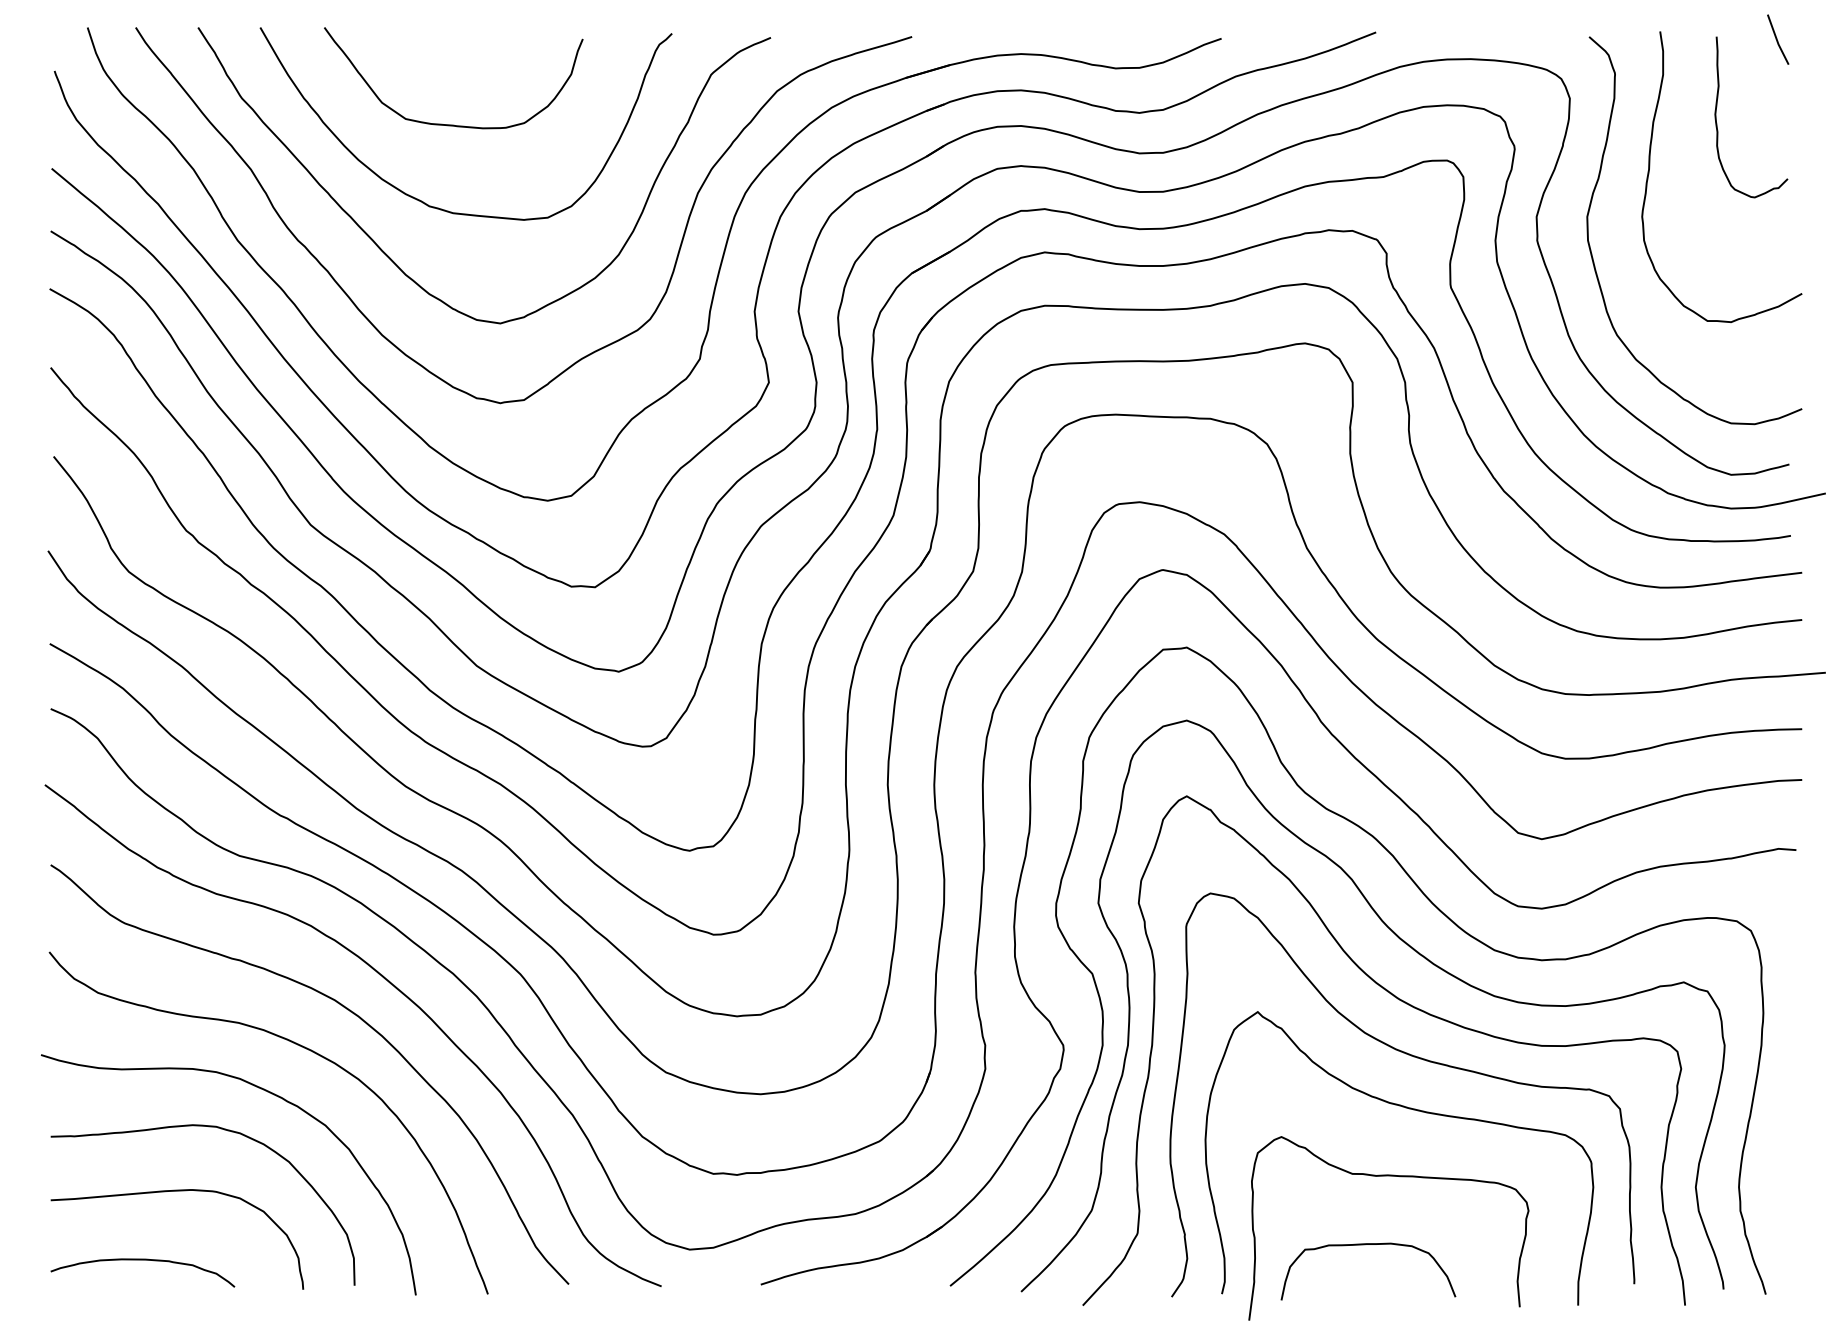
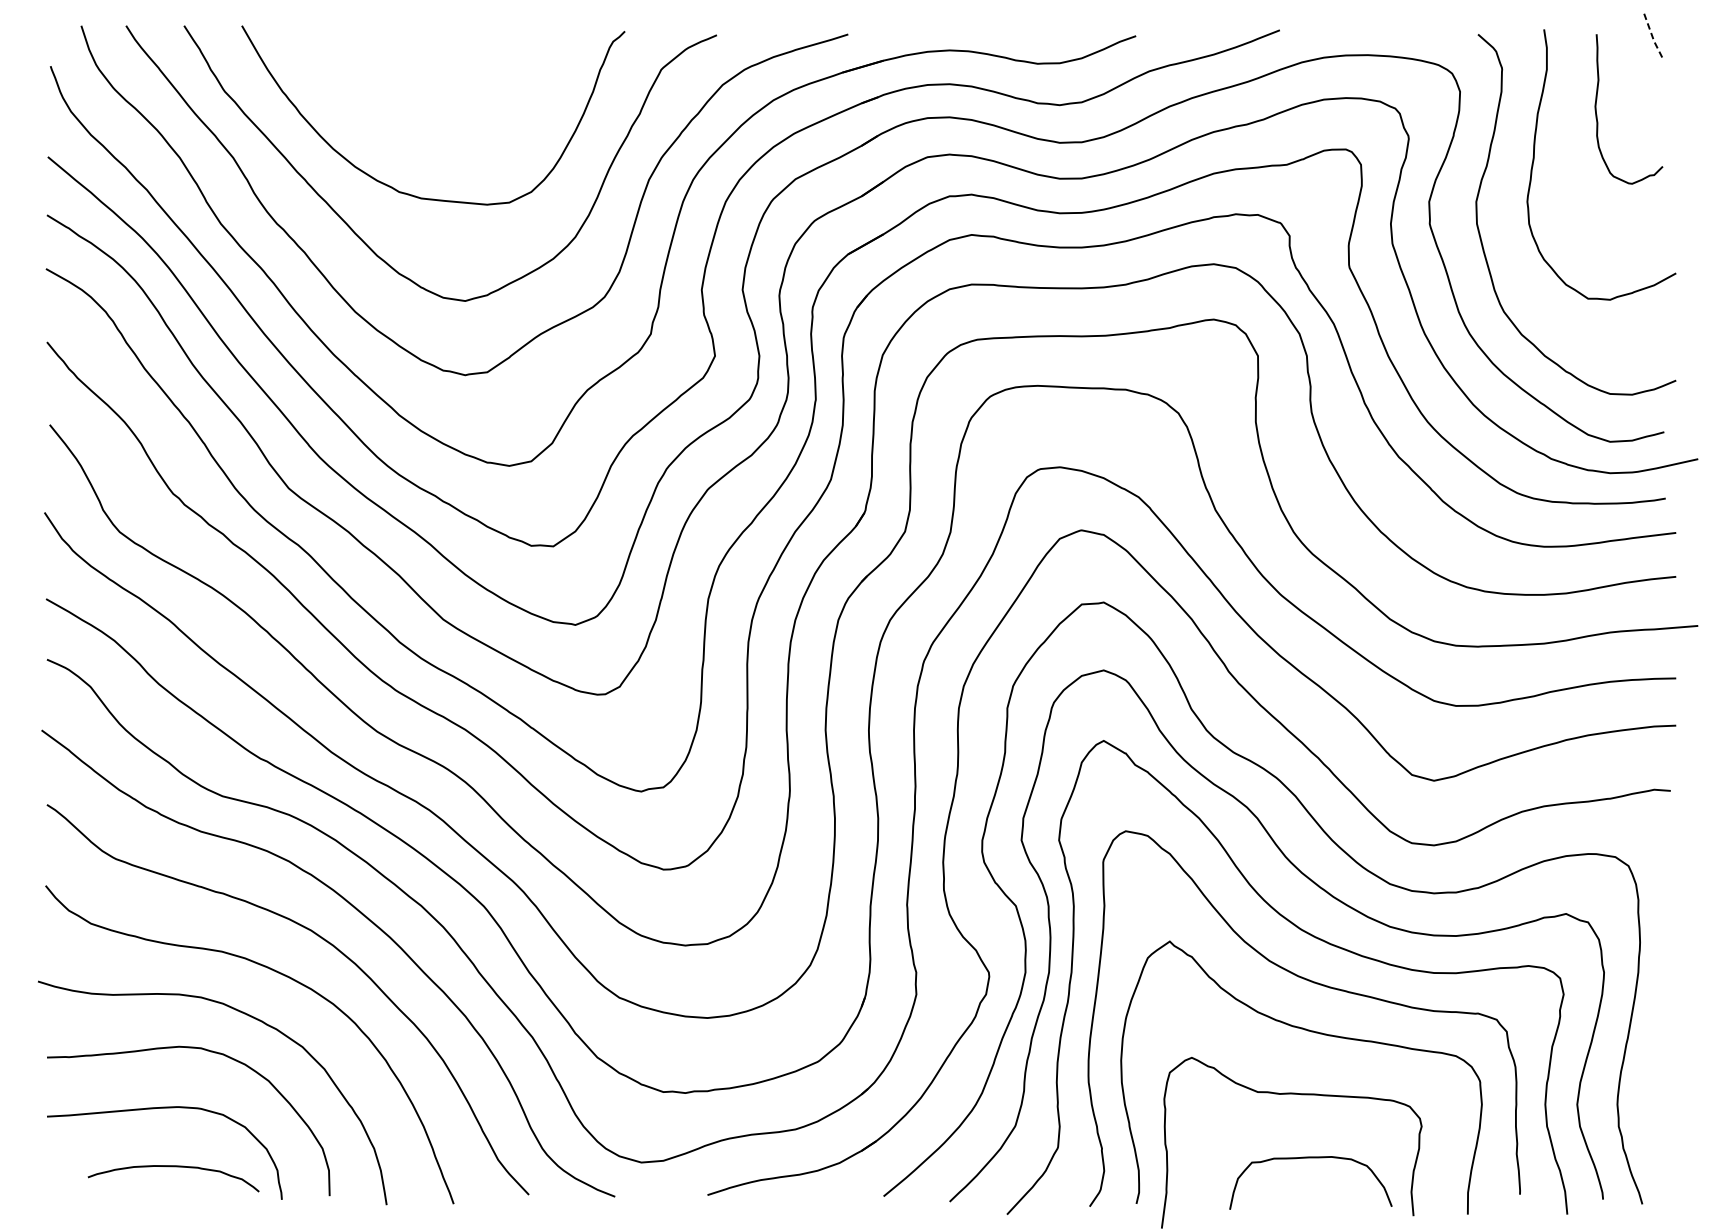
line: (1777, 40) -> (1653, 37), solid -> dashed
curve: (453, 124) -> (421, 115), removed
curve: (1365, 1245) -> (1308, 1158), moved
curve: (142, 1260) -> (173, 1167), moved

